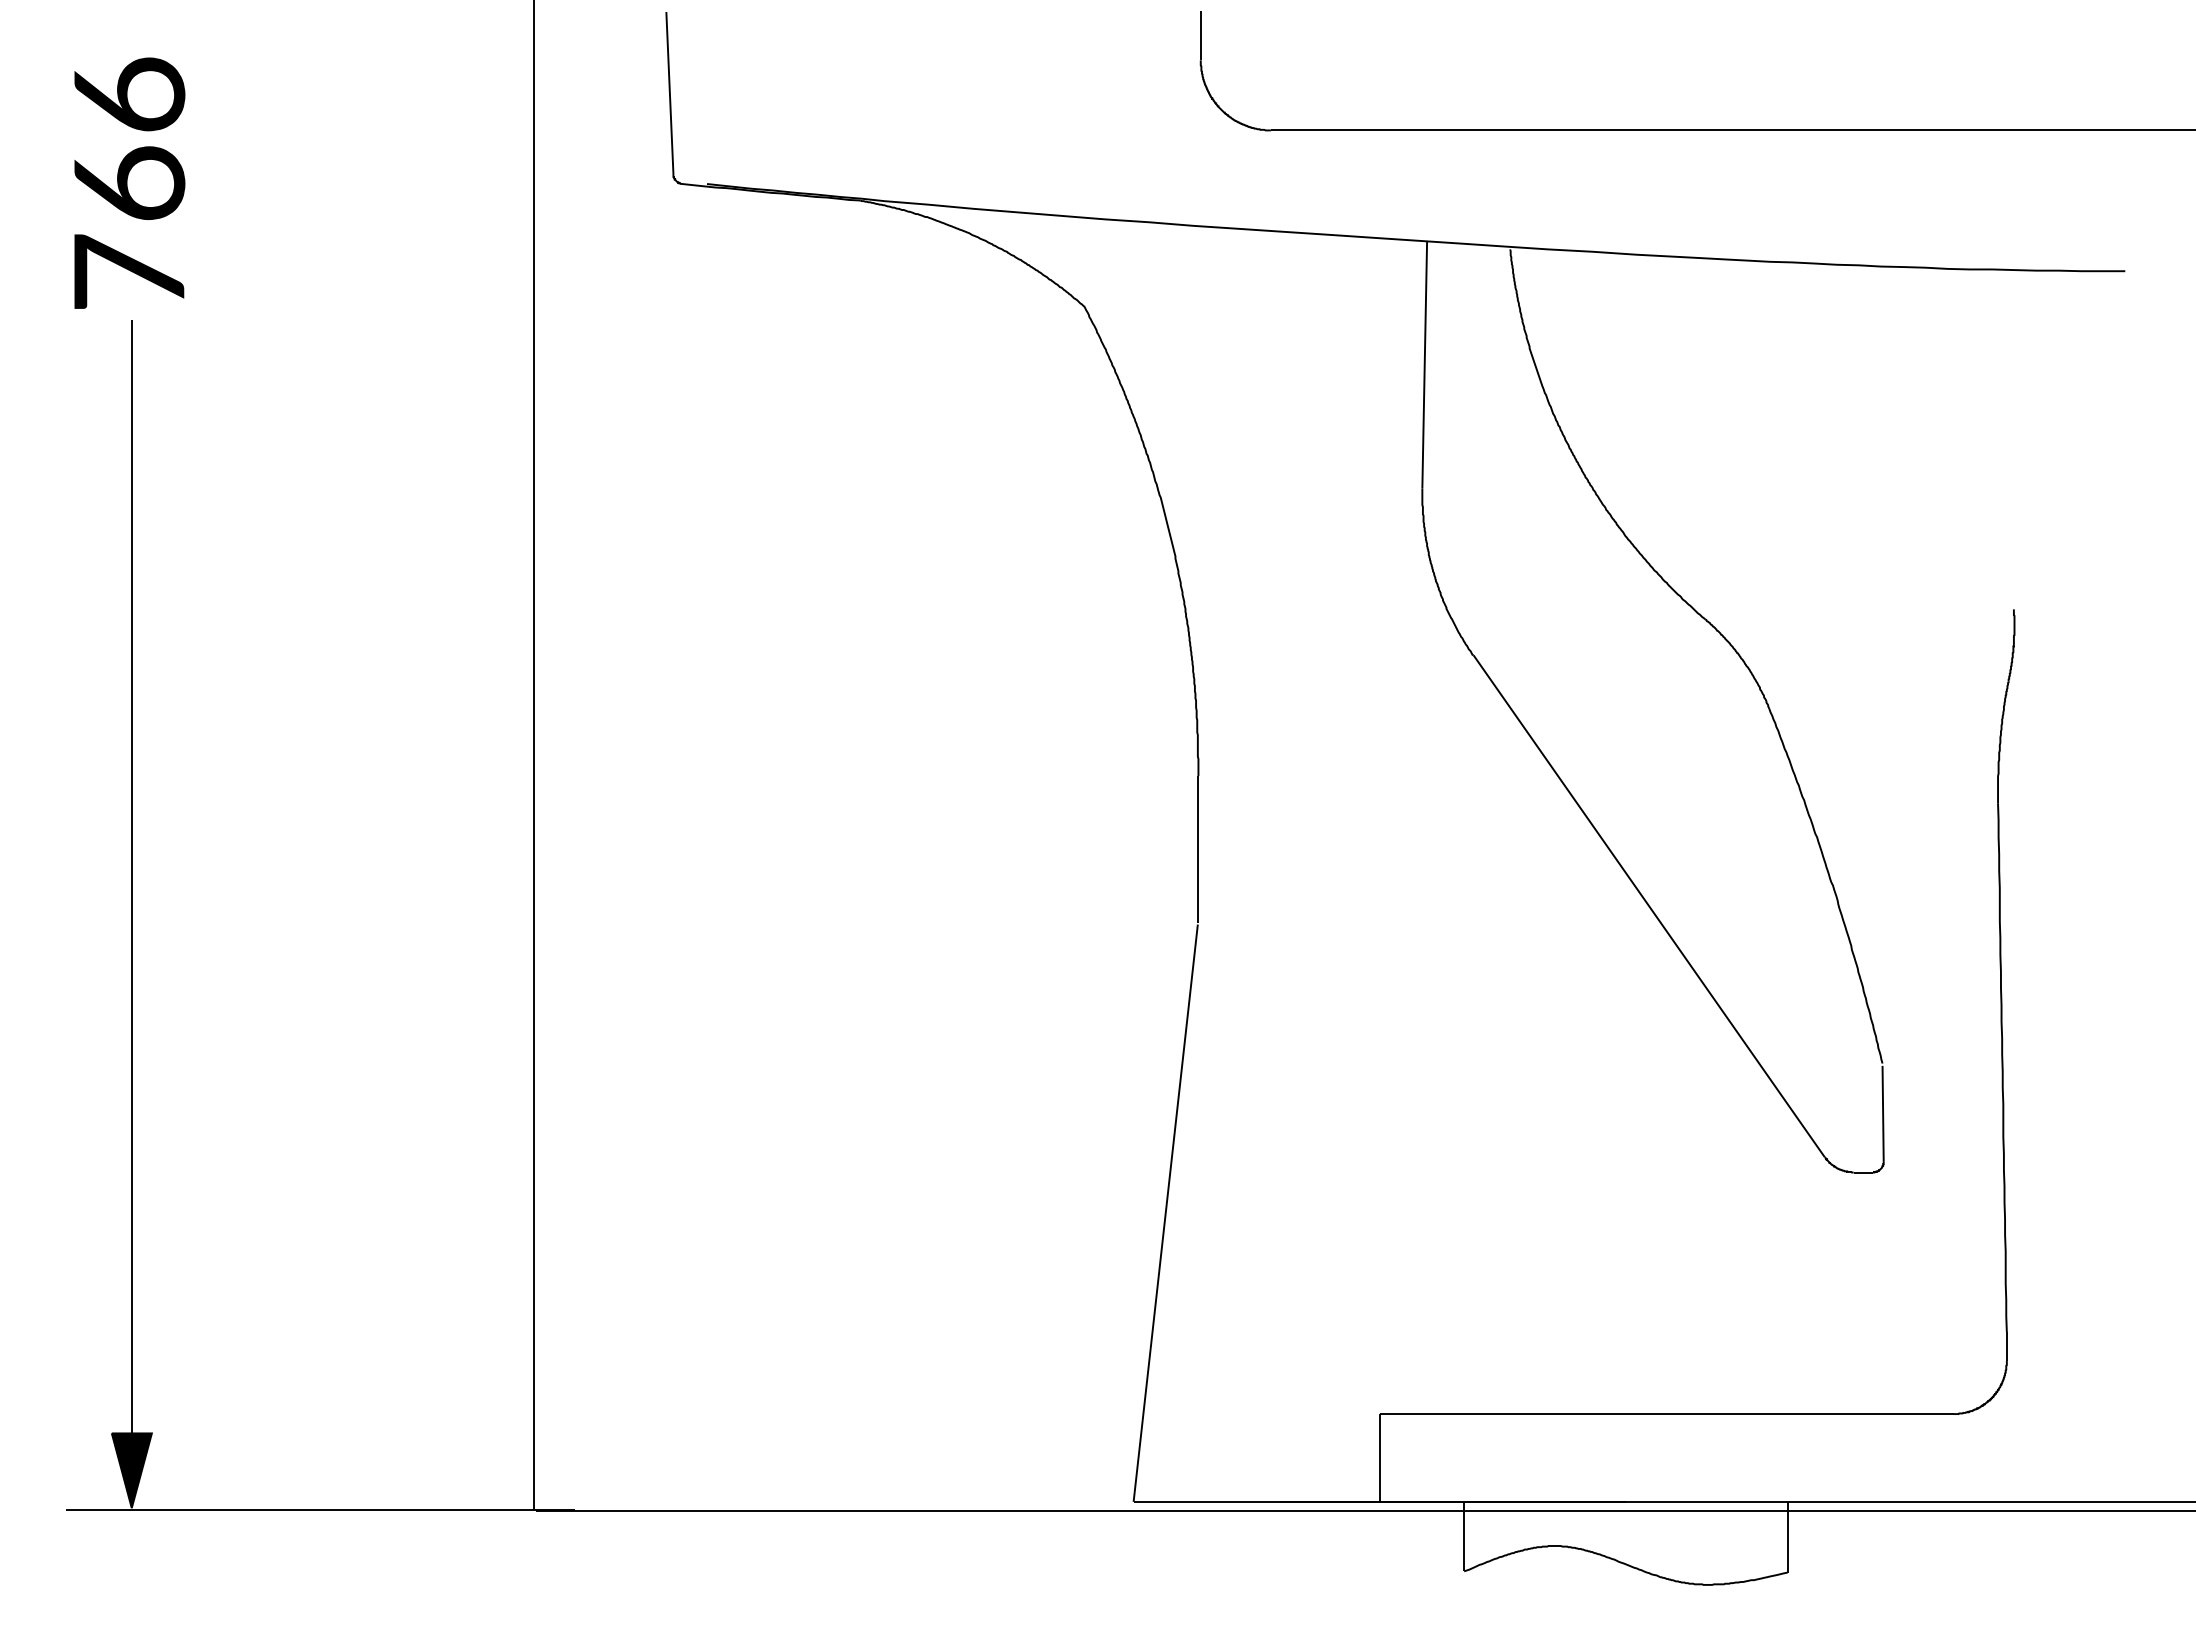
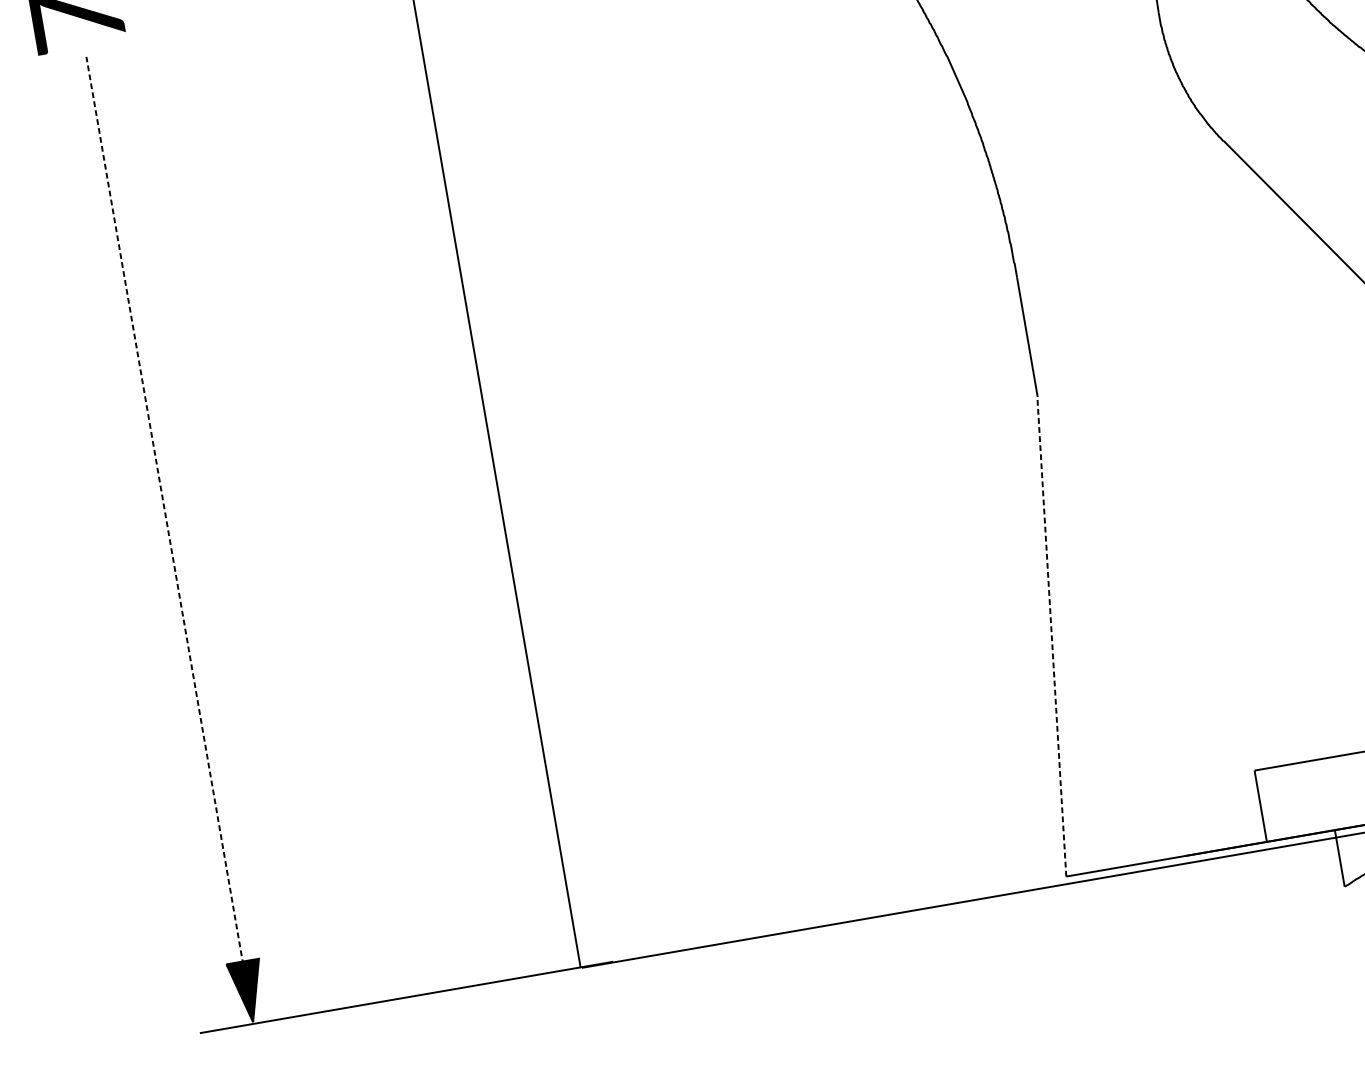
line: (131, 889) -> (166, 519), solid -> dashed
line: (1165, 1212) -> (1051, 636), solid -> dashed

